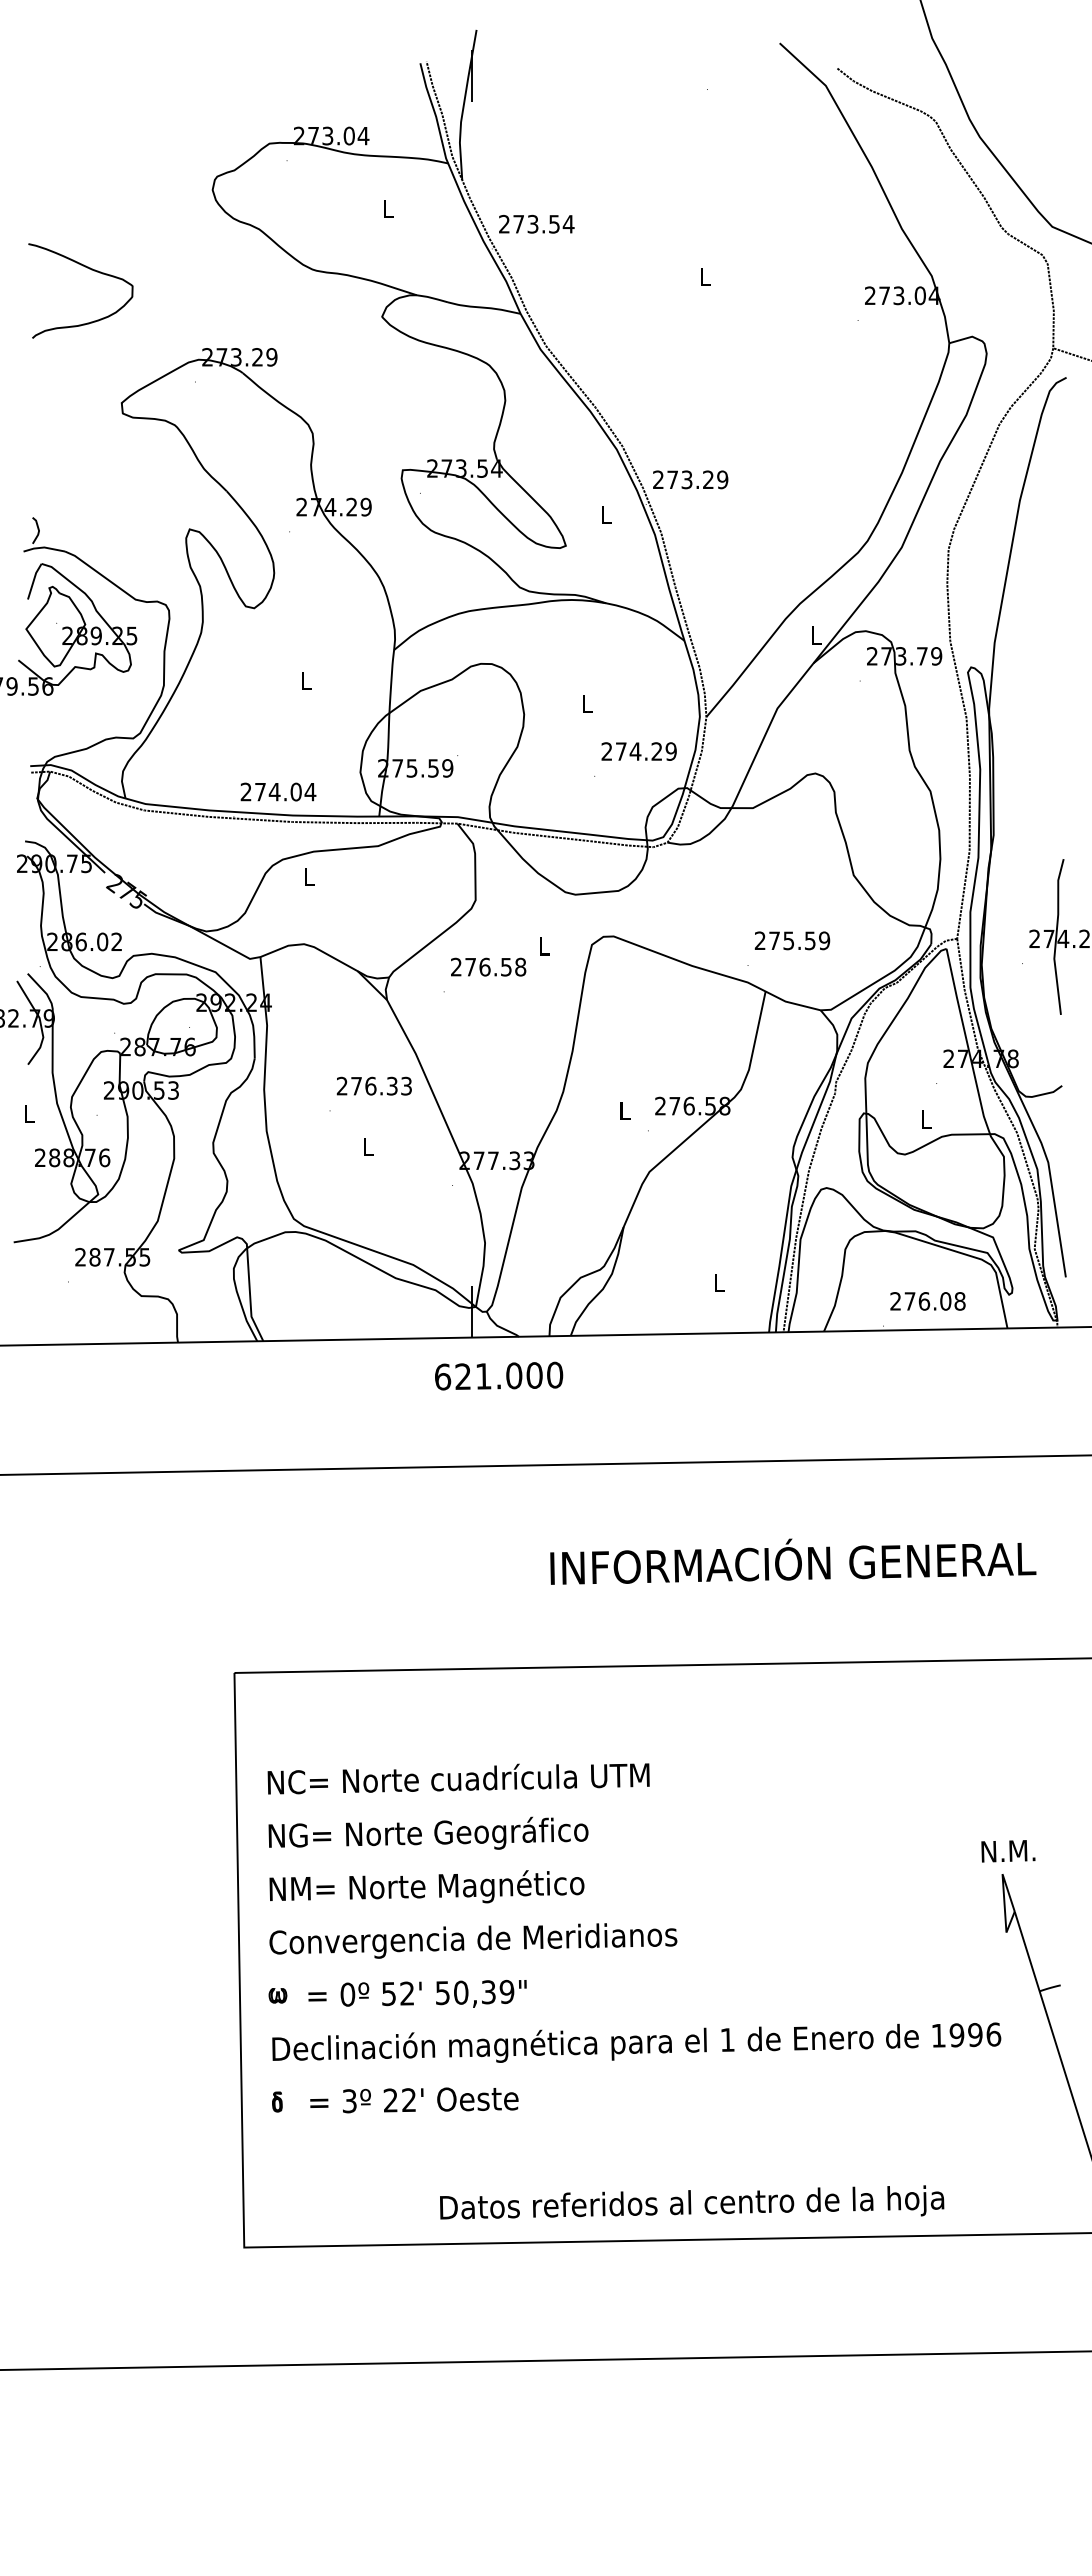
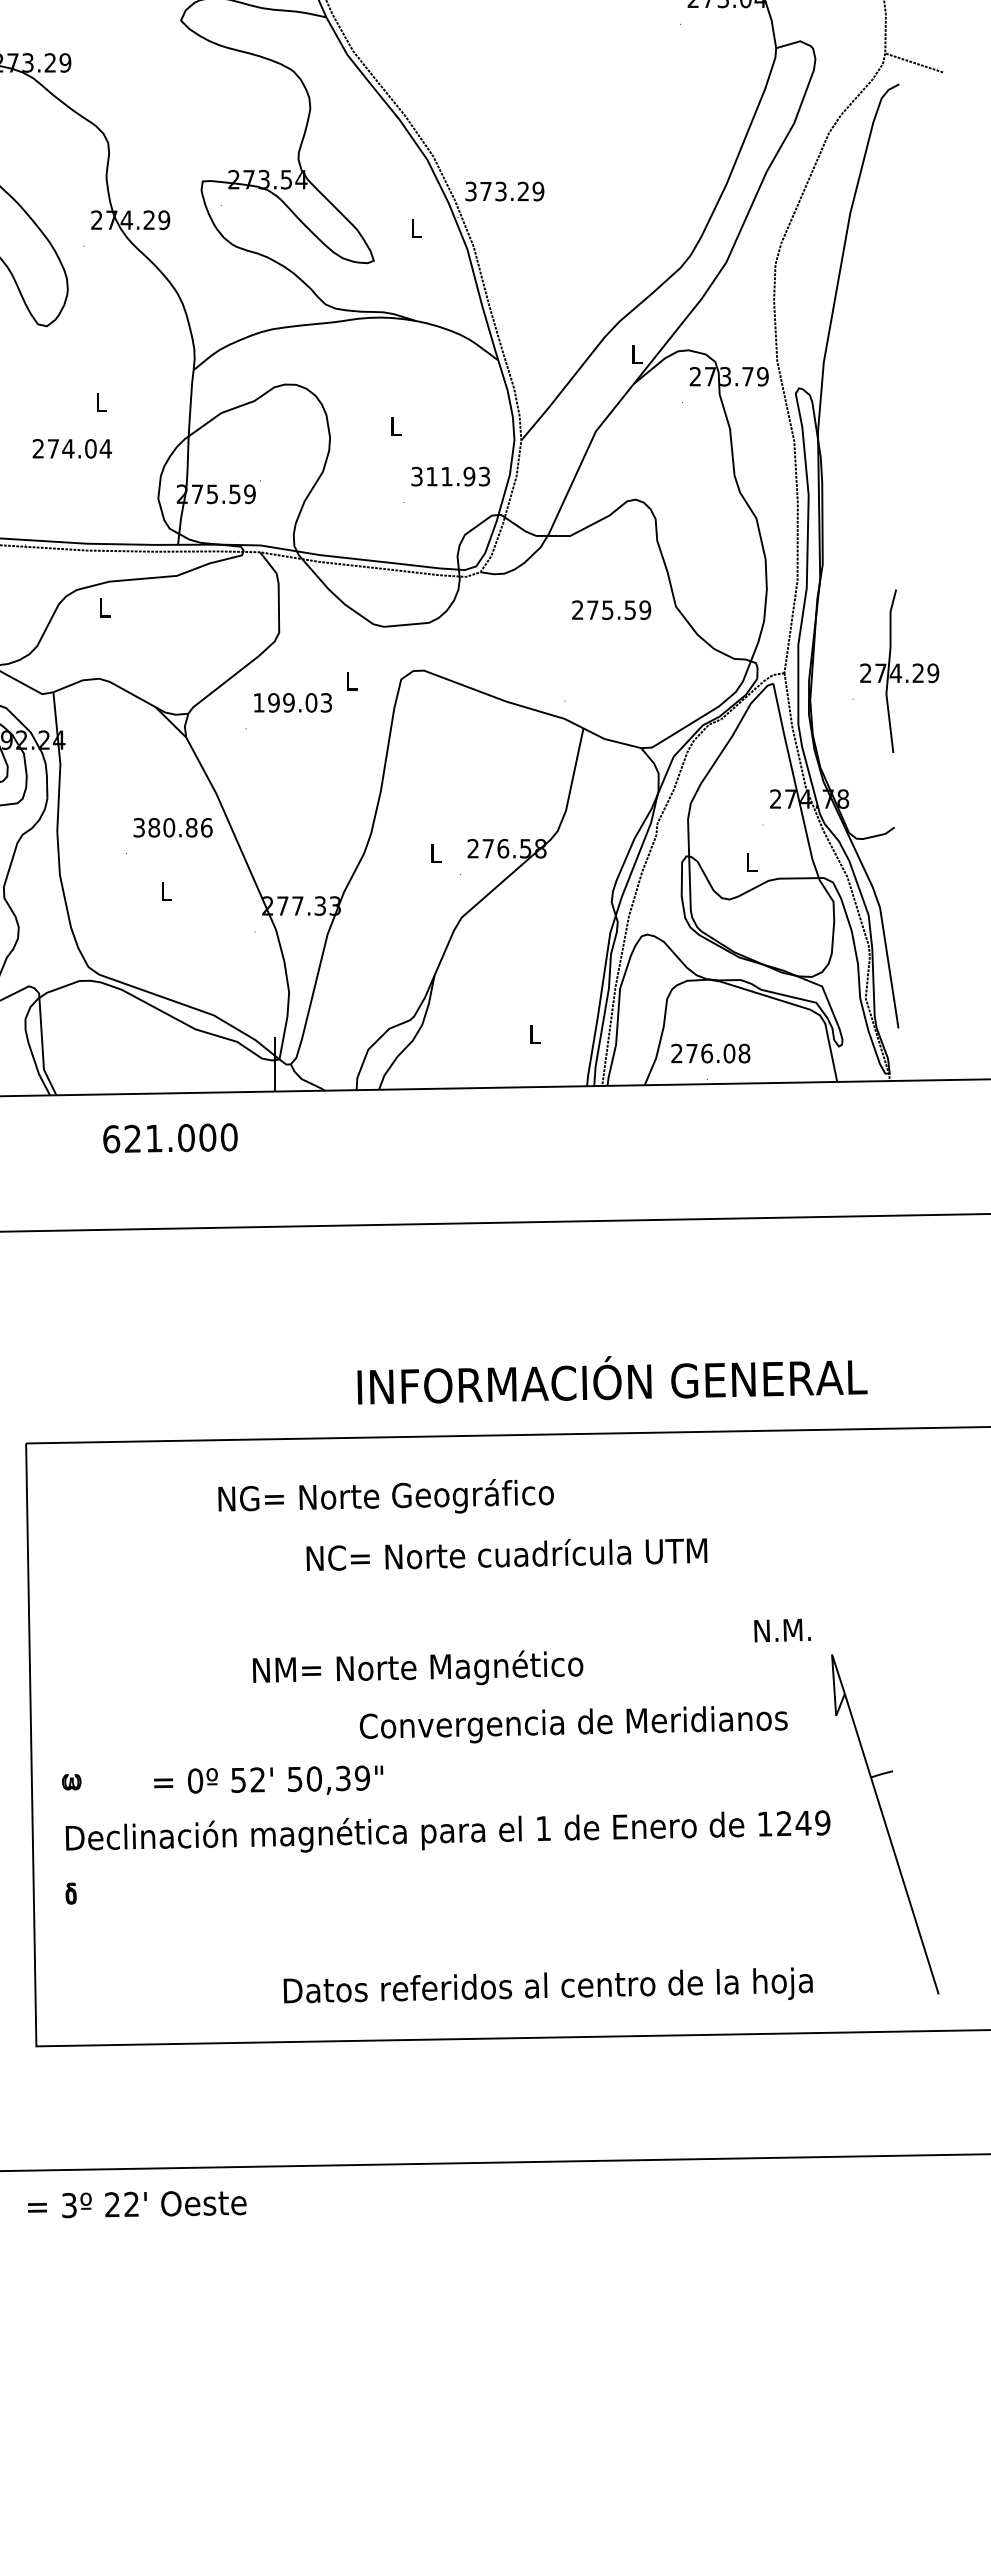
text: (658, 480) -> (471, 192), 273.29 -> 373.29
text: (638, 751) -> (450, 476), 274.29 -> 311.93
text: (278, 791) -> (72, 448), moved
text: (792, 940) -> (611, 609), moved
text: (488, 966) -> (292, 702), 276.58 -> 199.03
text: (374, 1085) -> (173, 827), 276.33 -> 380.86
text: (927, 1301) -> (710, 1053), moved
text: (499, 1375) -> (170, 1137), moved
text: (793, 1561) -> (612, 1380), moved
text: (458, 1778) -> (506, 1554), moved
text: (428, 1832) -> (386, 1495), moved
text: (1008, 1851) -> (782, 1630), moved
text: (426, 1886) -> (417, 1667), moved
text: (473, 1940) -> (573, 1724), moved
text: (417, 1993) -> (268, 1779), moved
text: (975, 2034) -> (803, 1822), 1996 -> 1249
text: (414, 2100) -> (137, 2204), moved
text: (692, 2202) -> (548, 1985), moved

